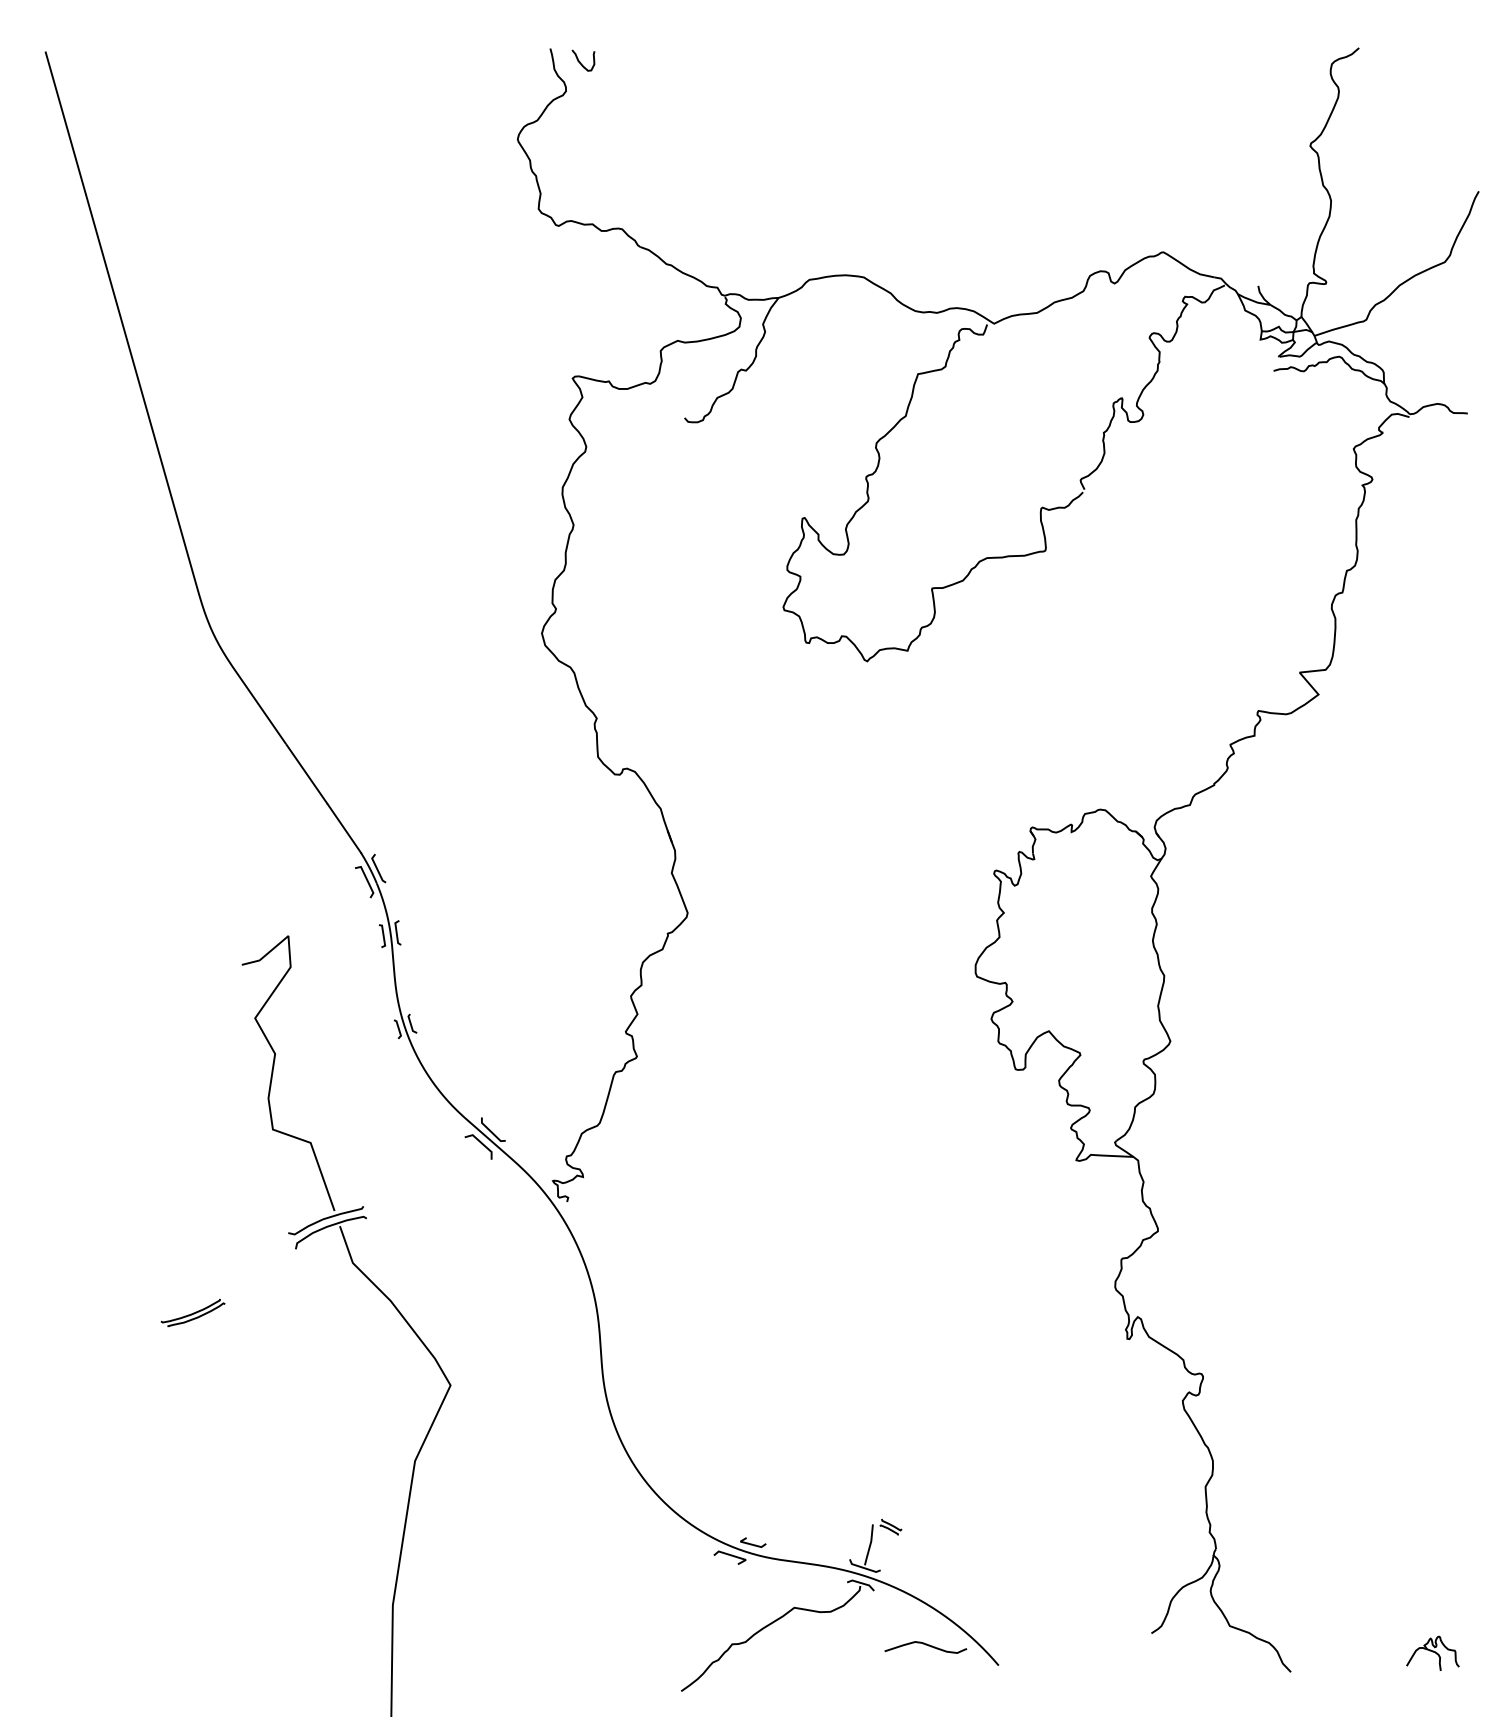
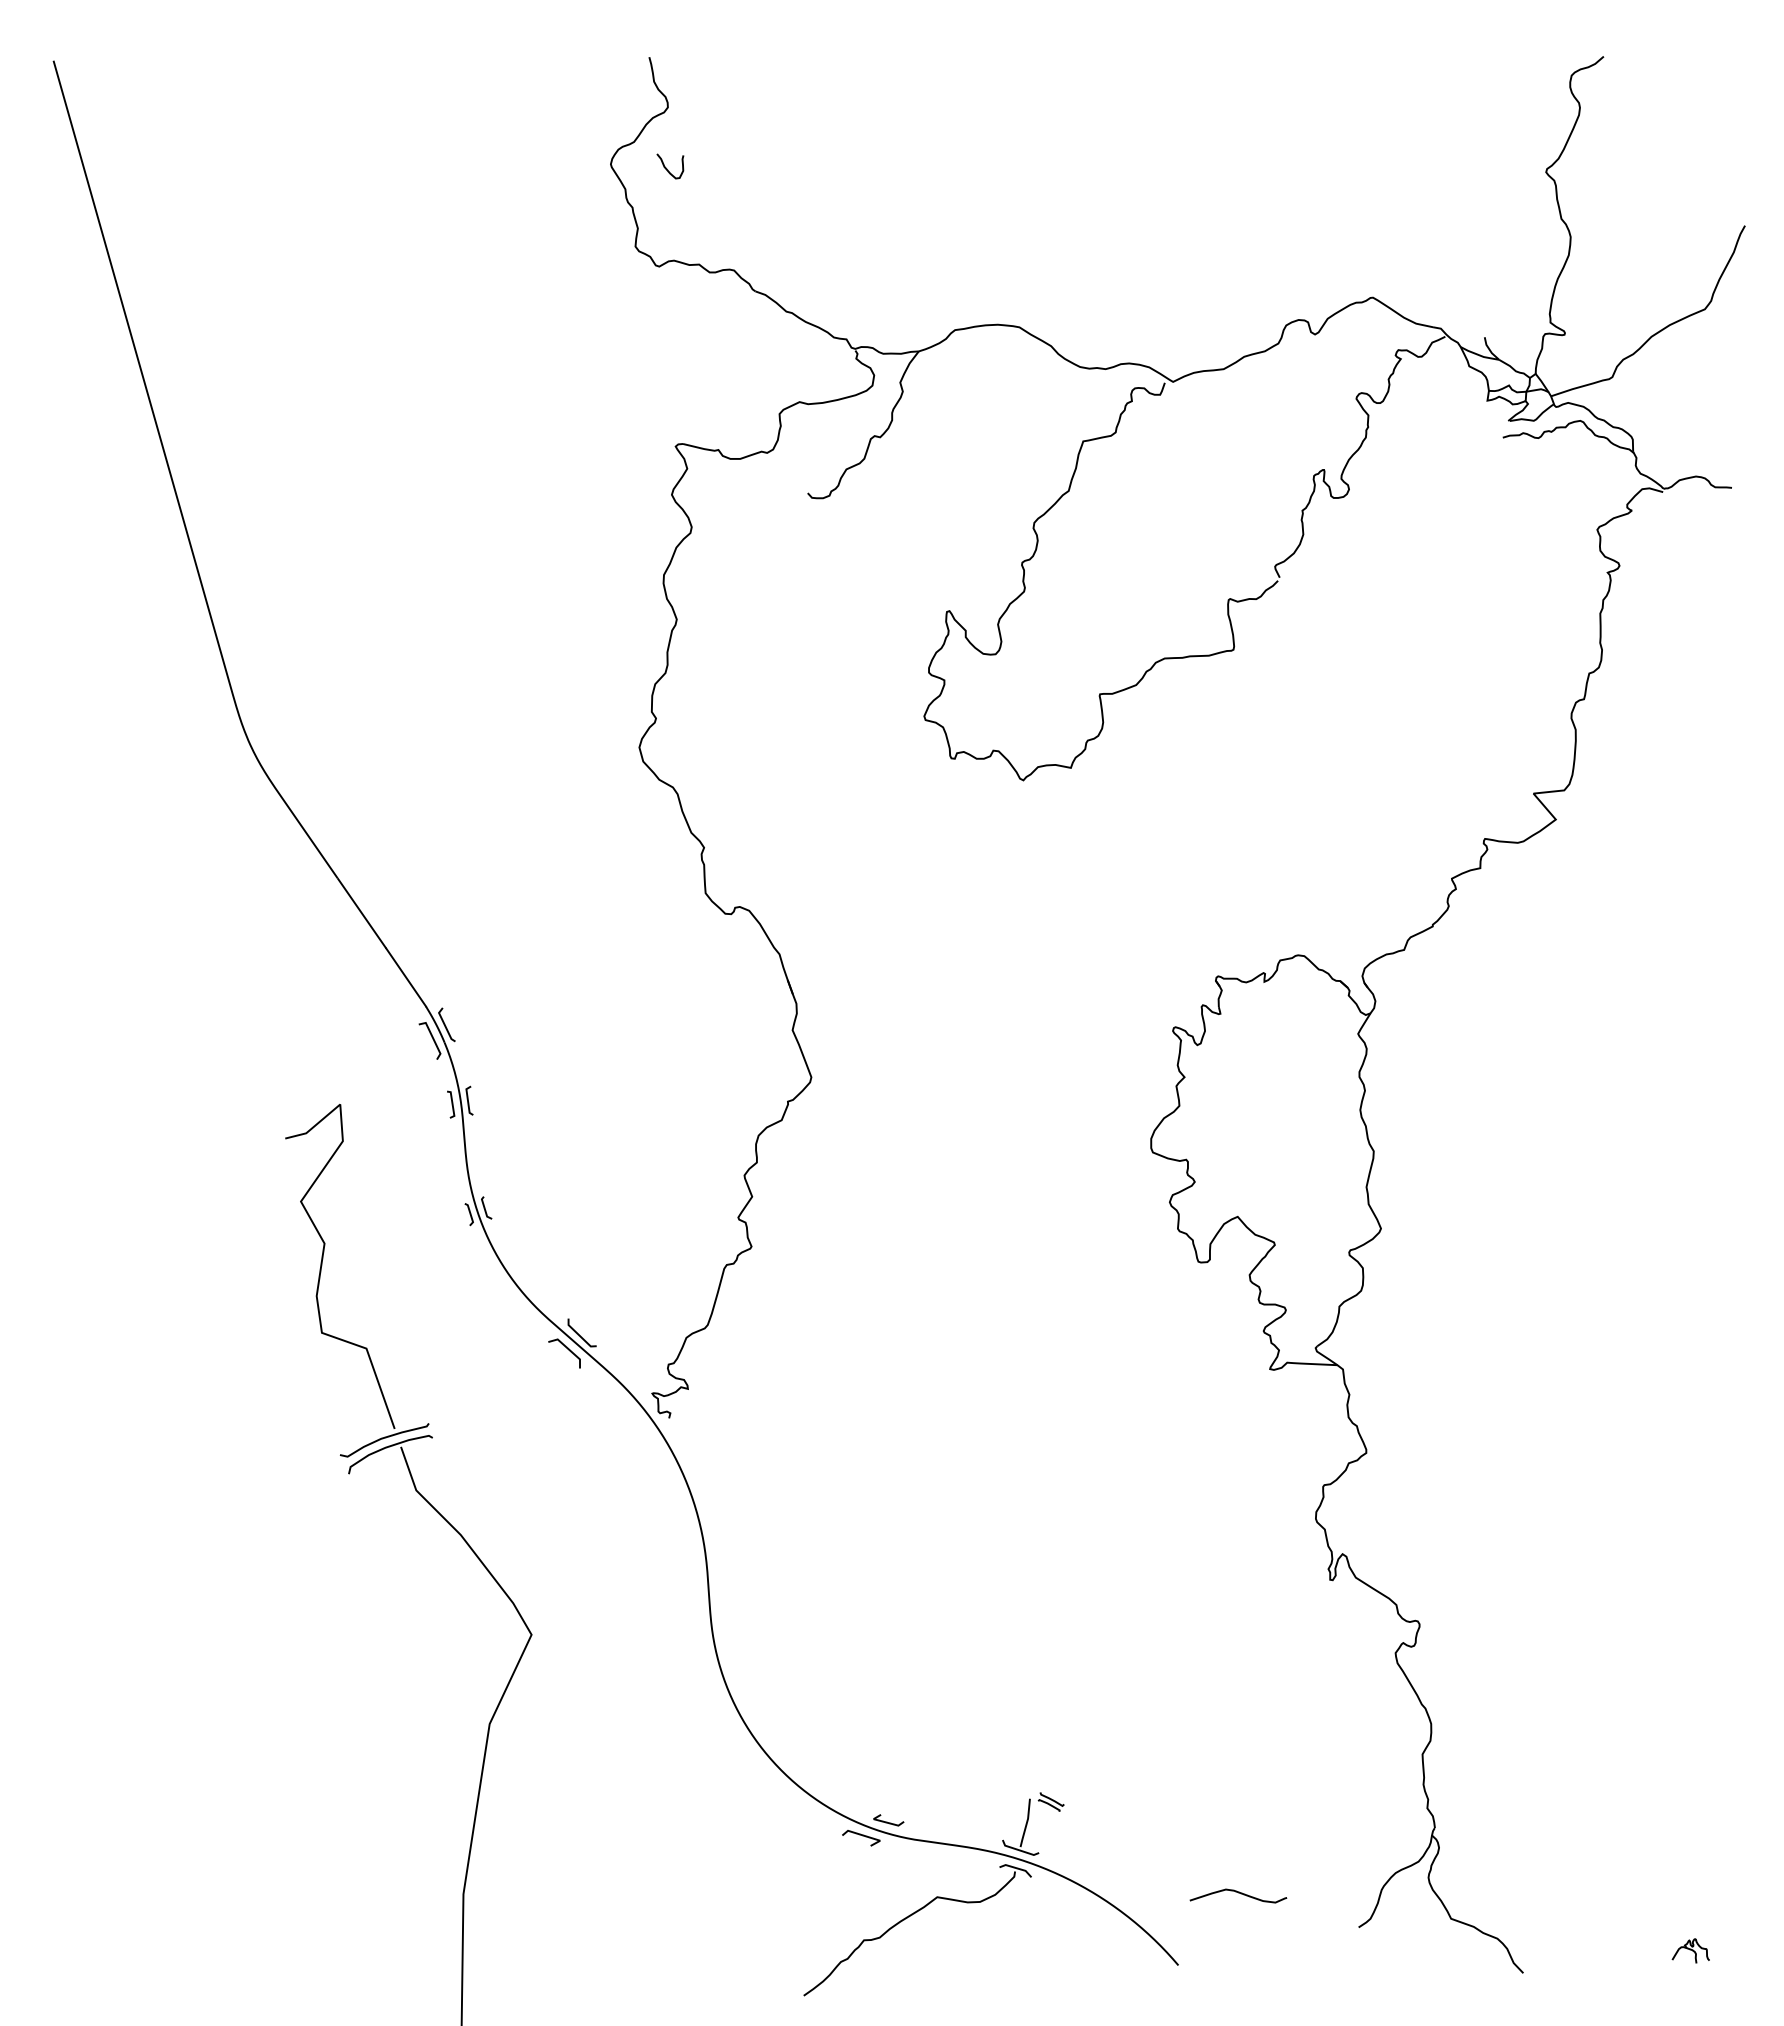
curve: (581, 62) -> (667, 168), moved
part: (192, 1312) -> (227, 1548), removed
curve: (925, 1645) -> (1238, 1893), moved
part: (1432, 1652) -> (1690, 1950), size x0.6

